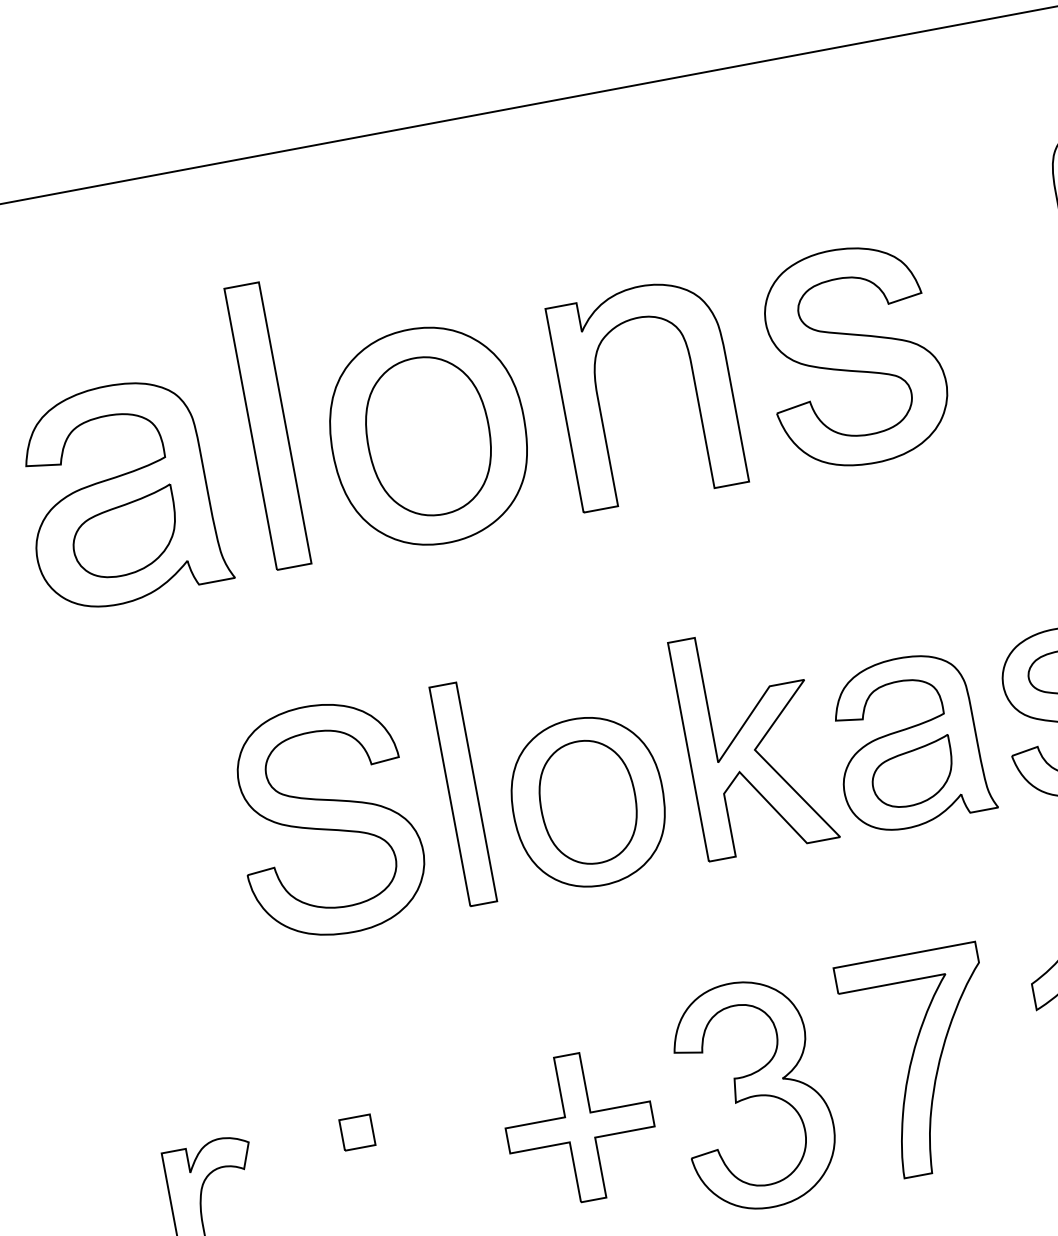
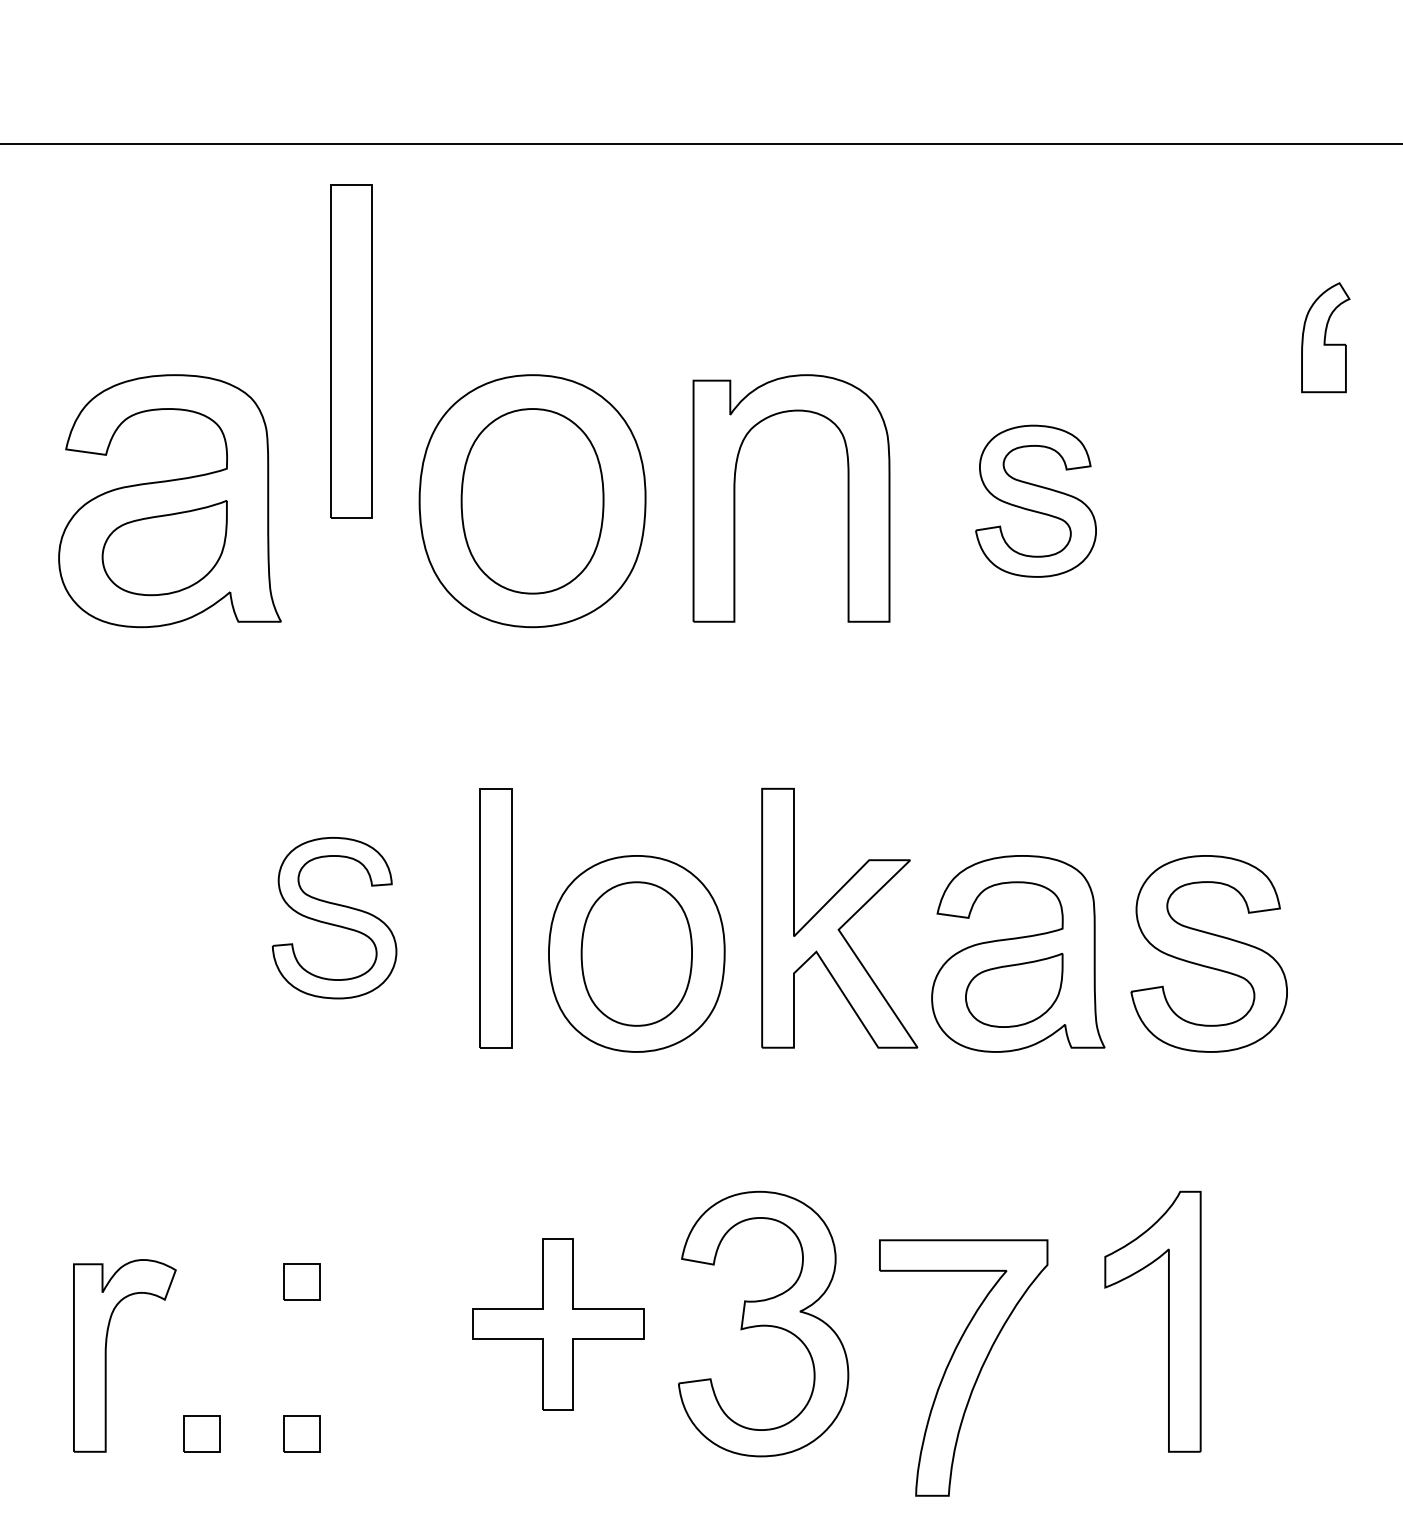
part: (853, 356) -> (1035, 501), size x0.6
part: (268, 426) -> (351, 351), moved
part: (327, 819) -> (334, 917), size x0.6
part: (924, 1062) -> (963, 1367), moved

